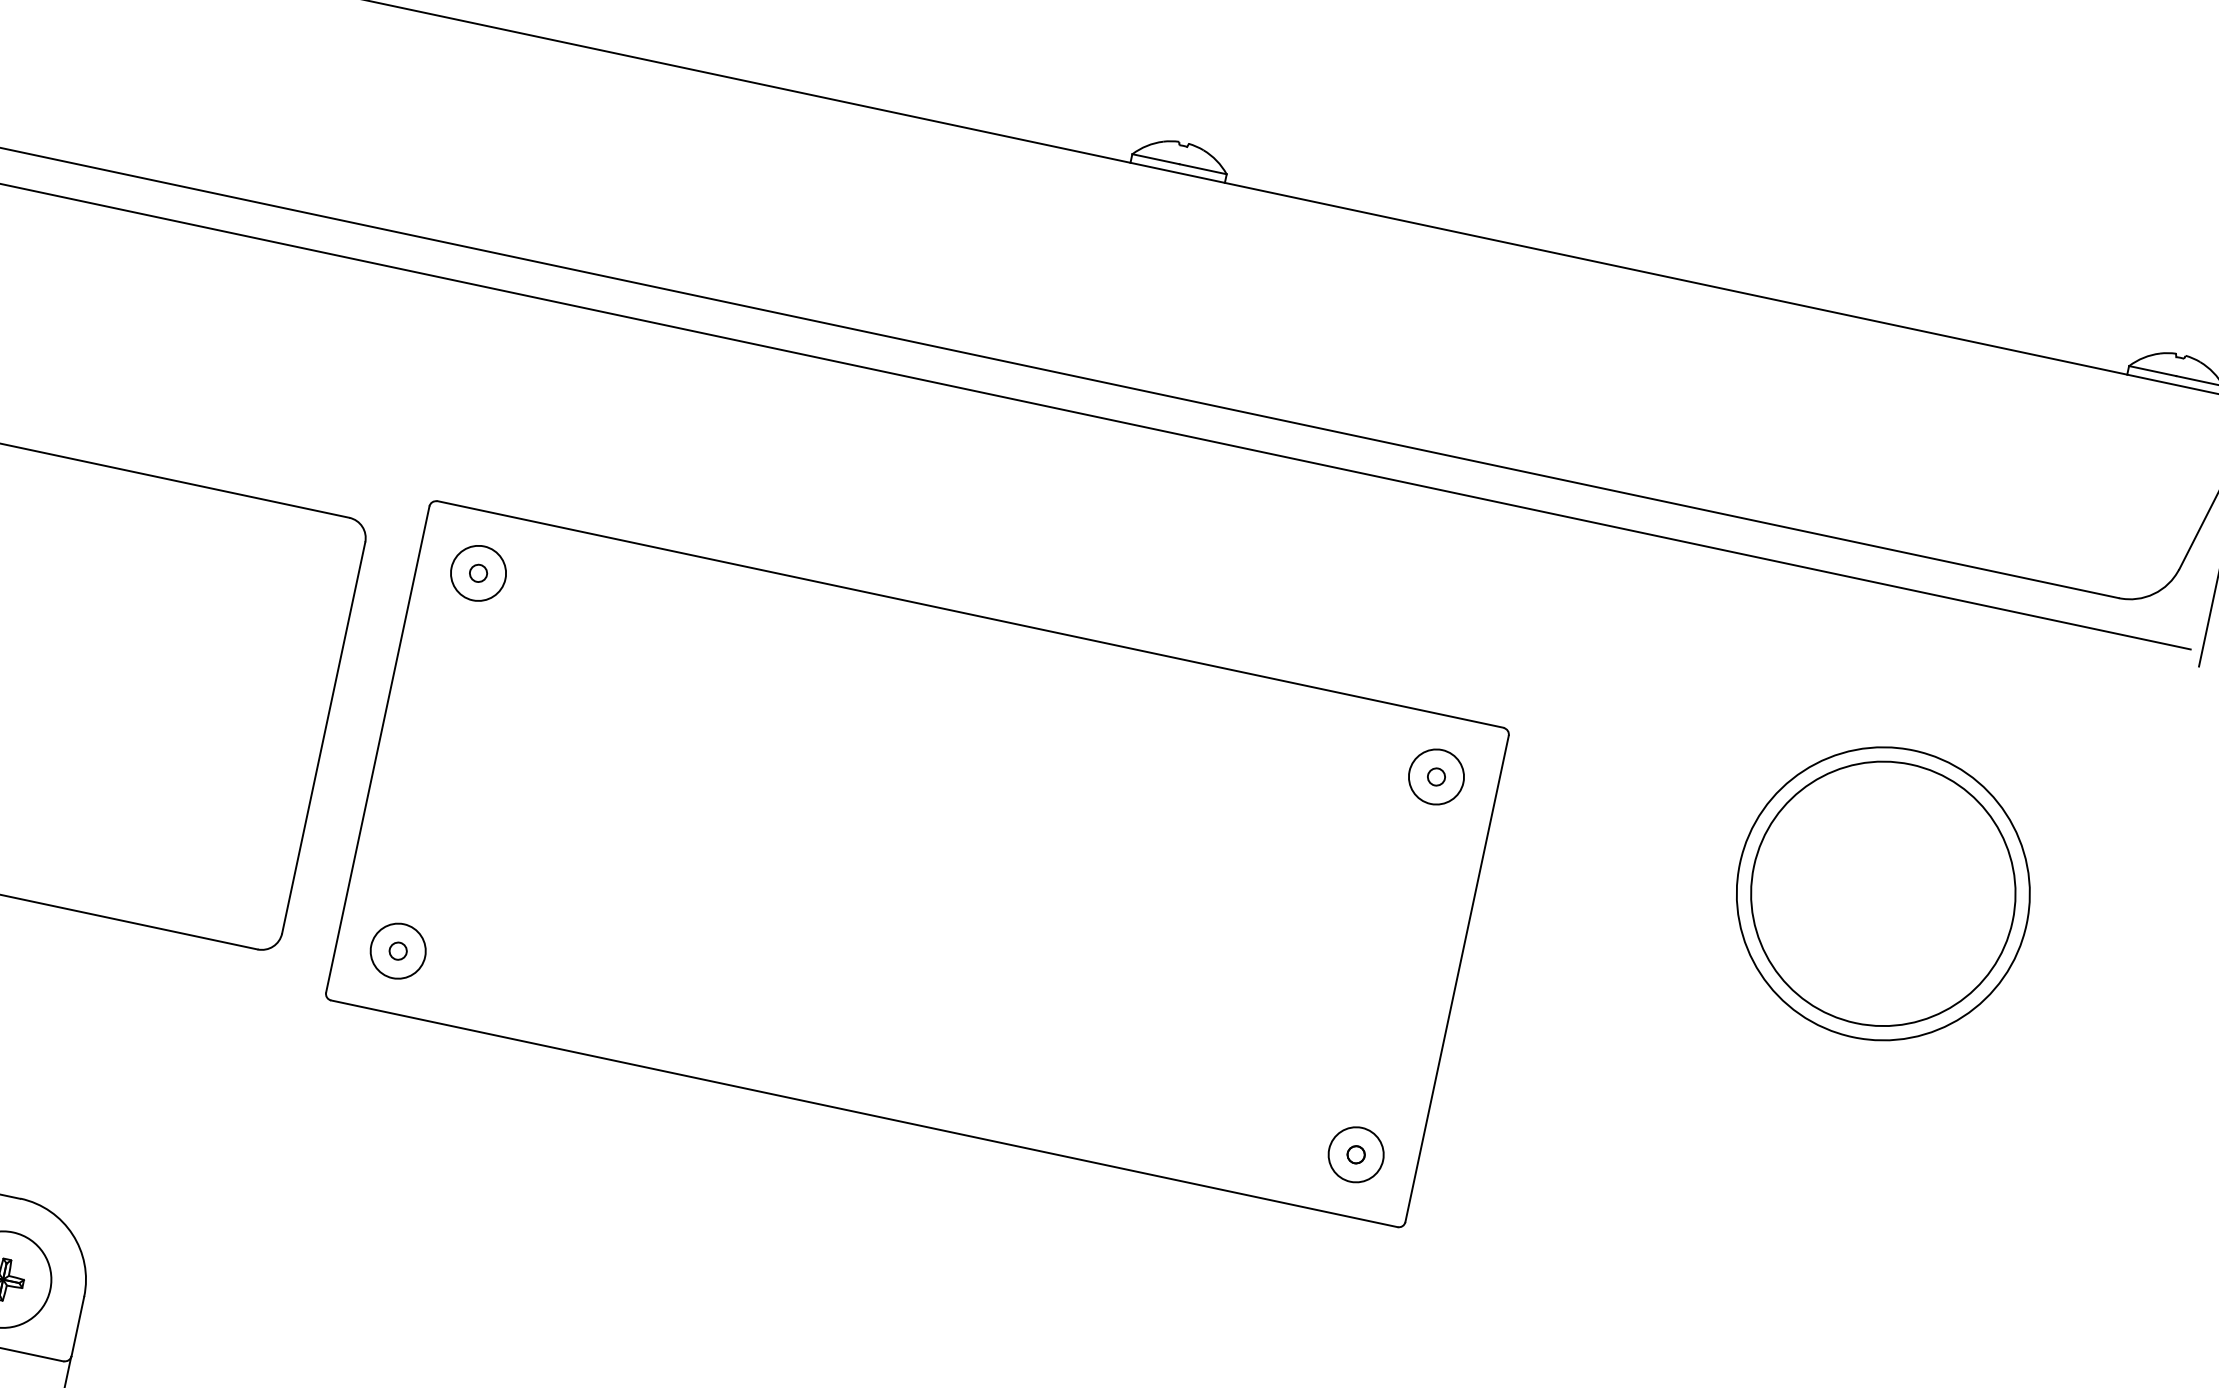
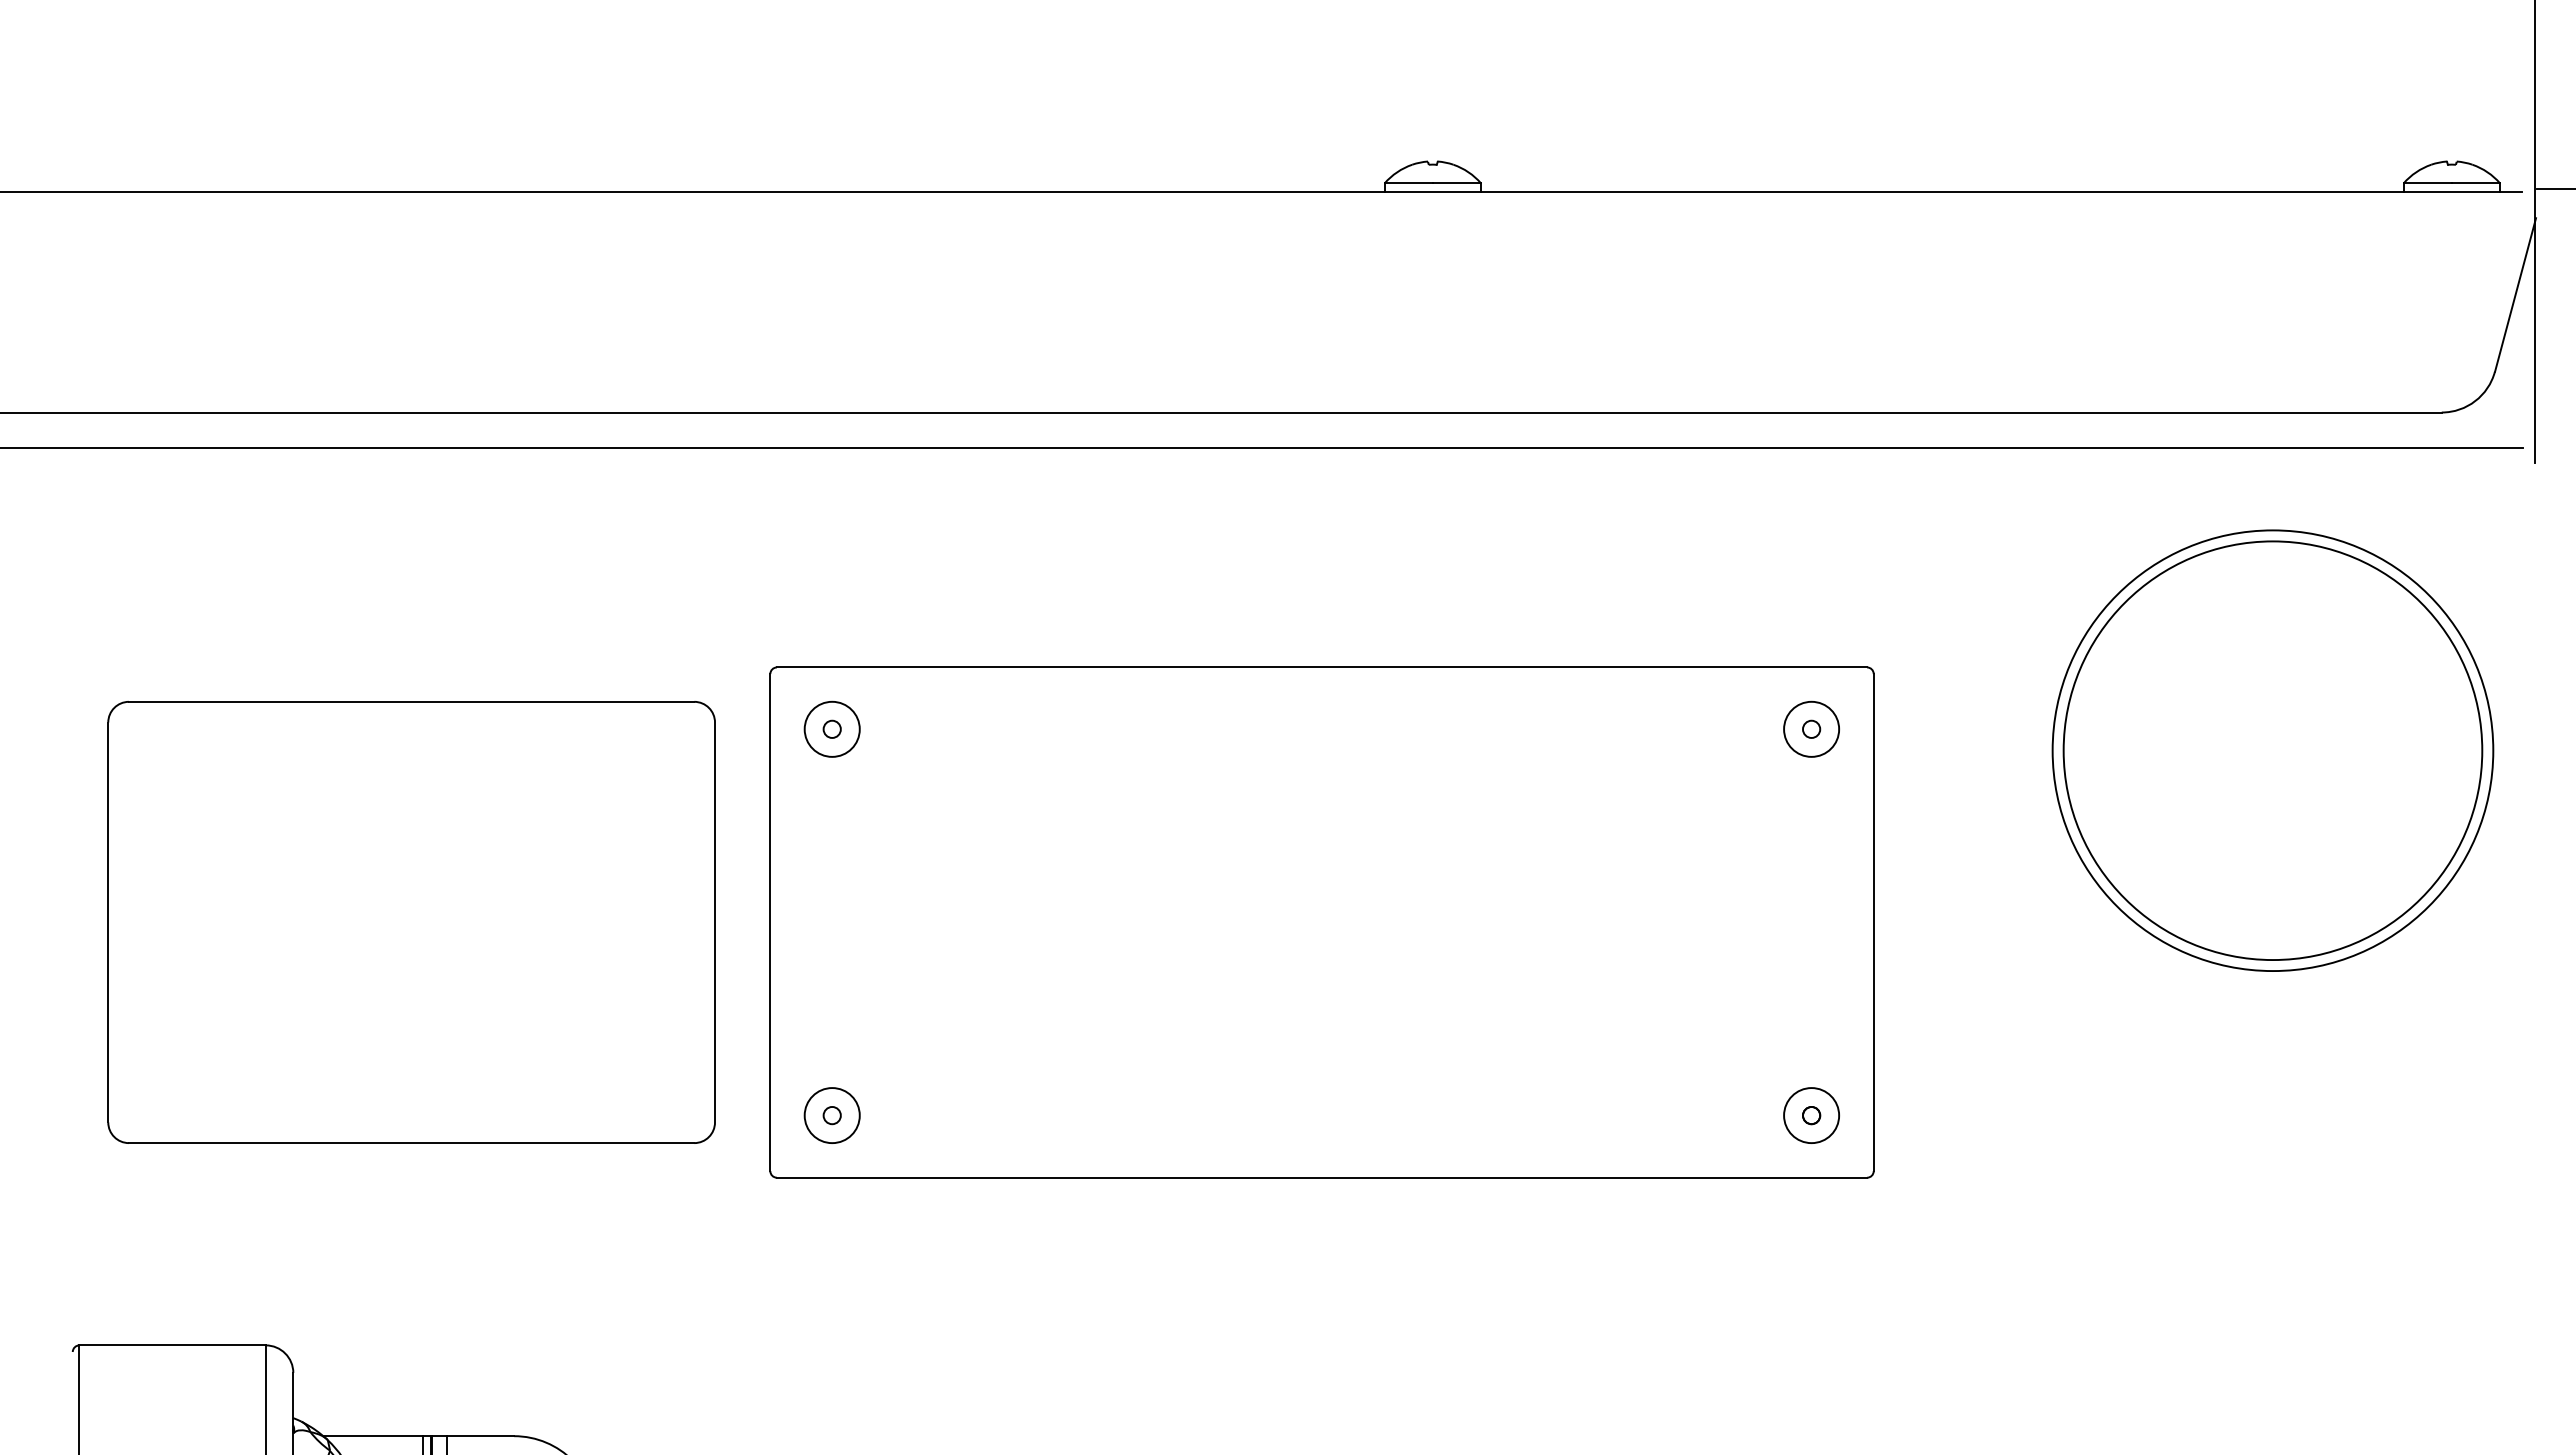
circle: (1882, 893) -> (2272, 750), size x1.43
circle: (1882, 893) -> (2272, 750), size x1.67

